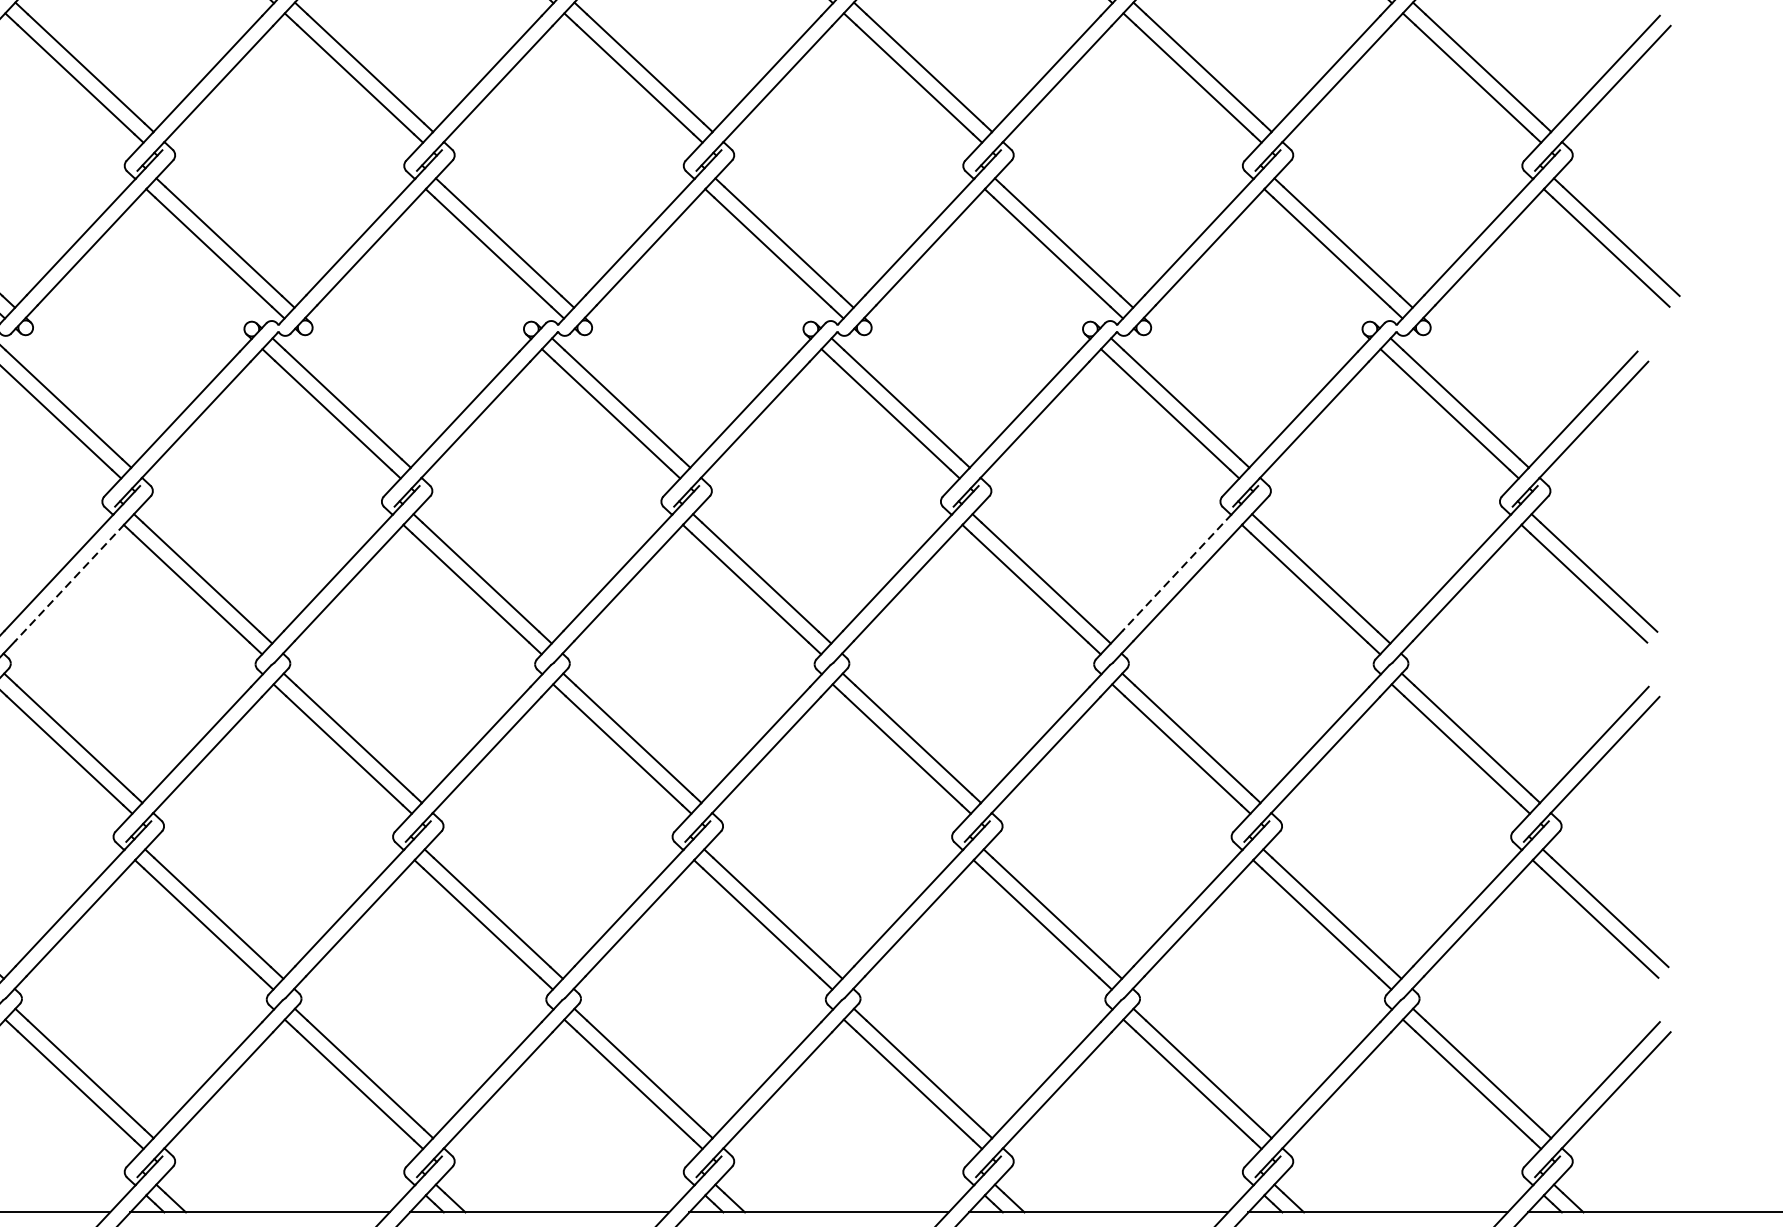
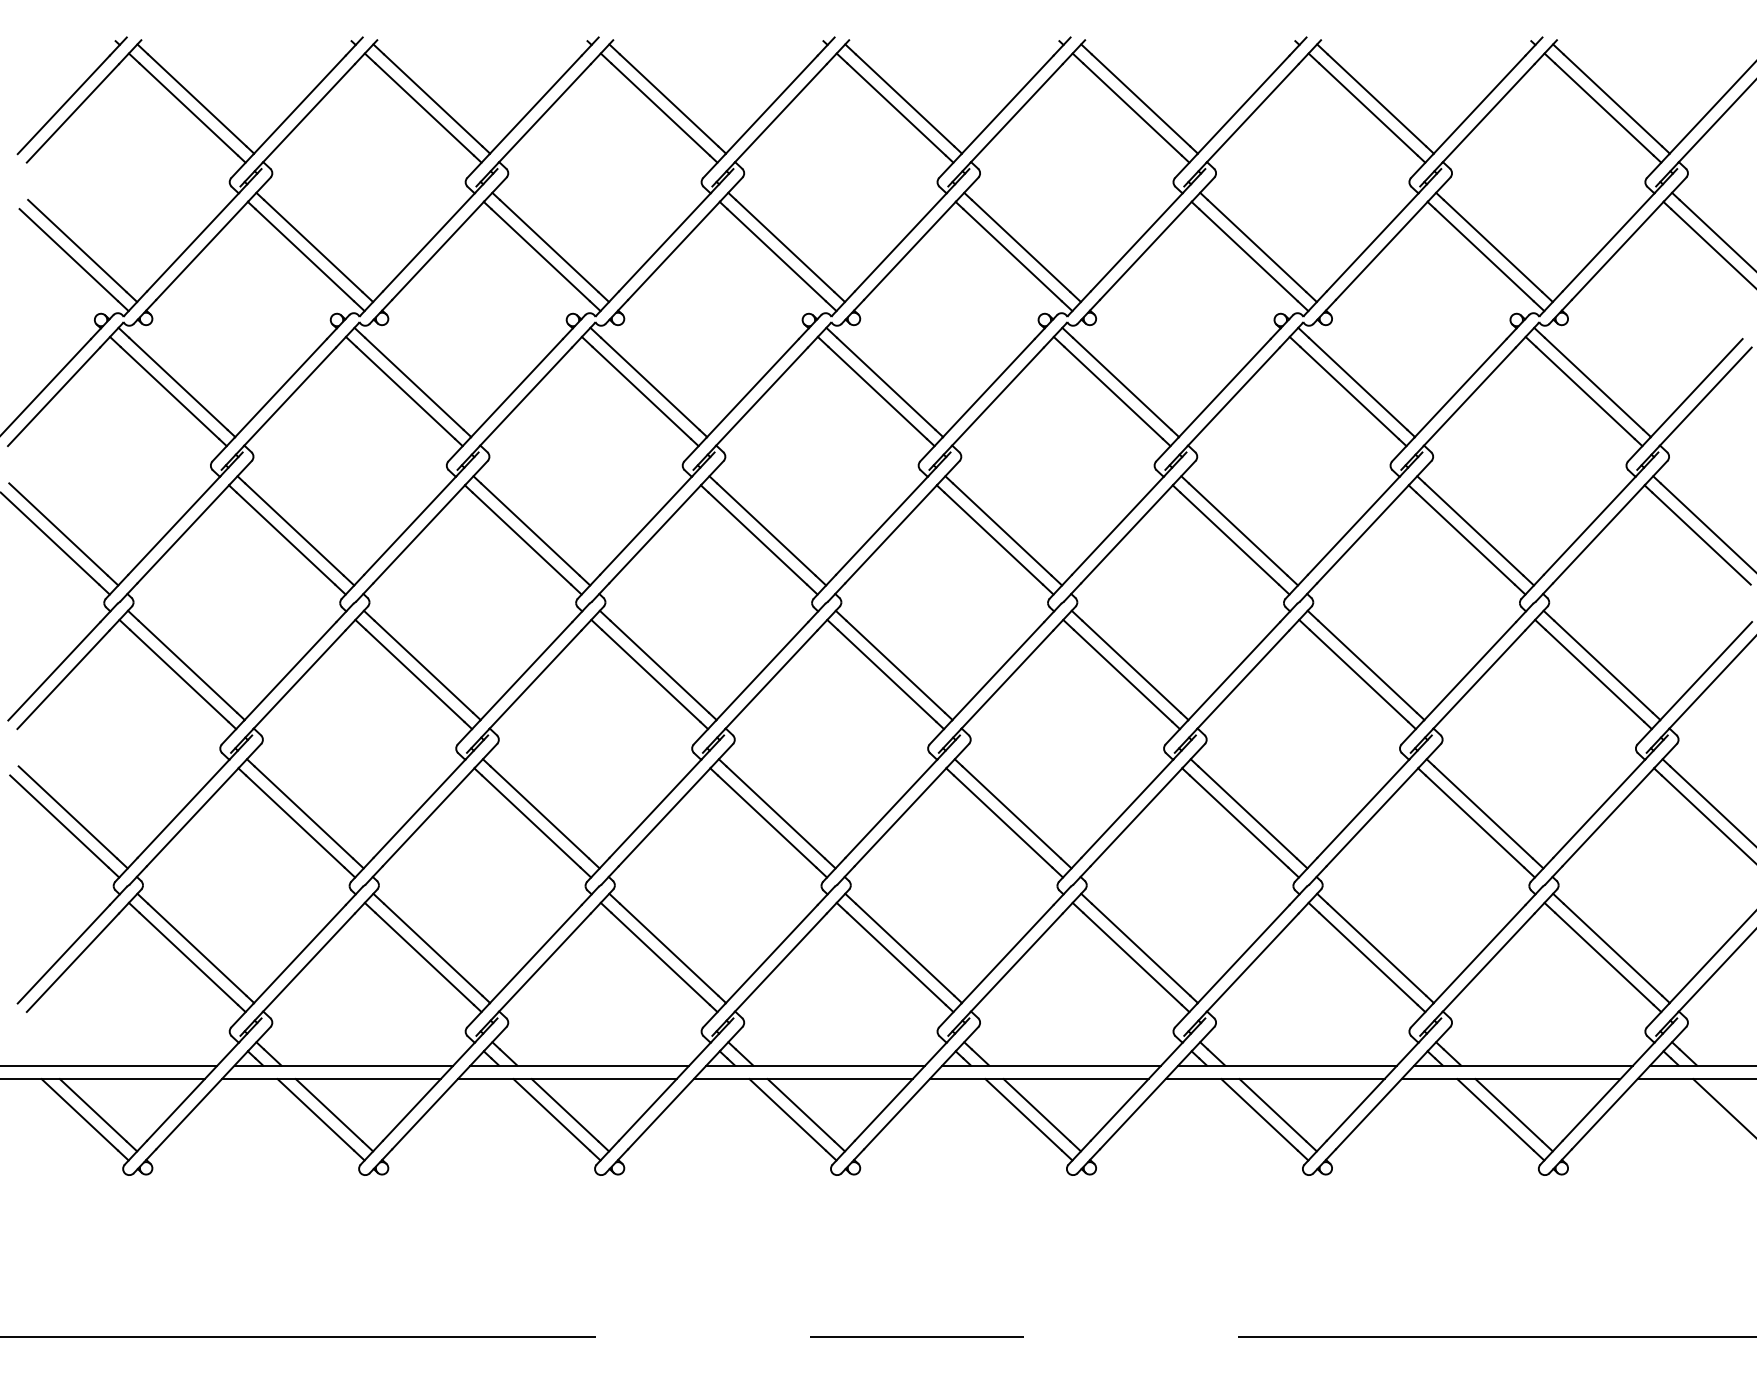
line: (1176, 572) -> (1353, 525), dashed -> solid
line: (70, 583) -> (419, 534), dashed -> solid

